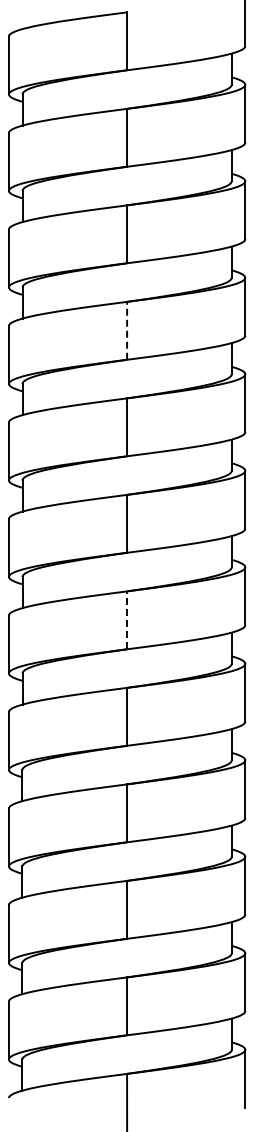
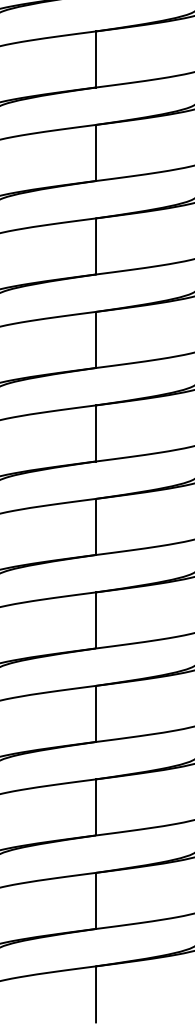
line: (127, 330) -> (96, 246), dashed -> solid
line: (127, 620) -> (96, 527), dashed -> solid

